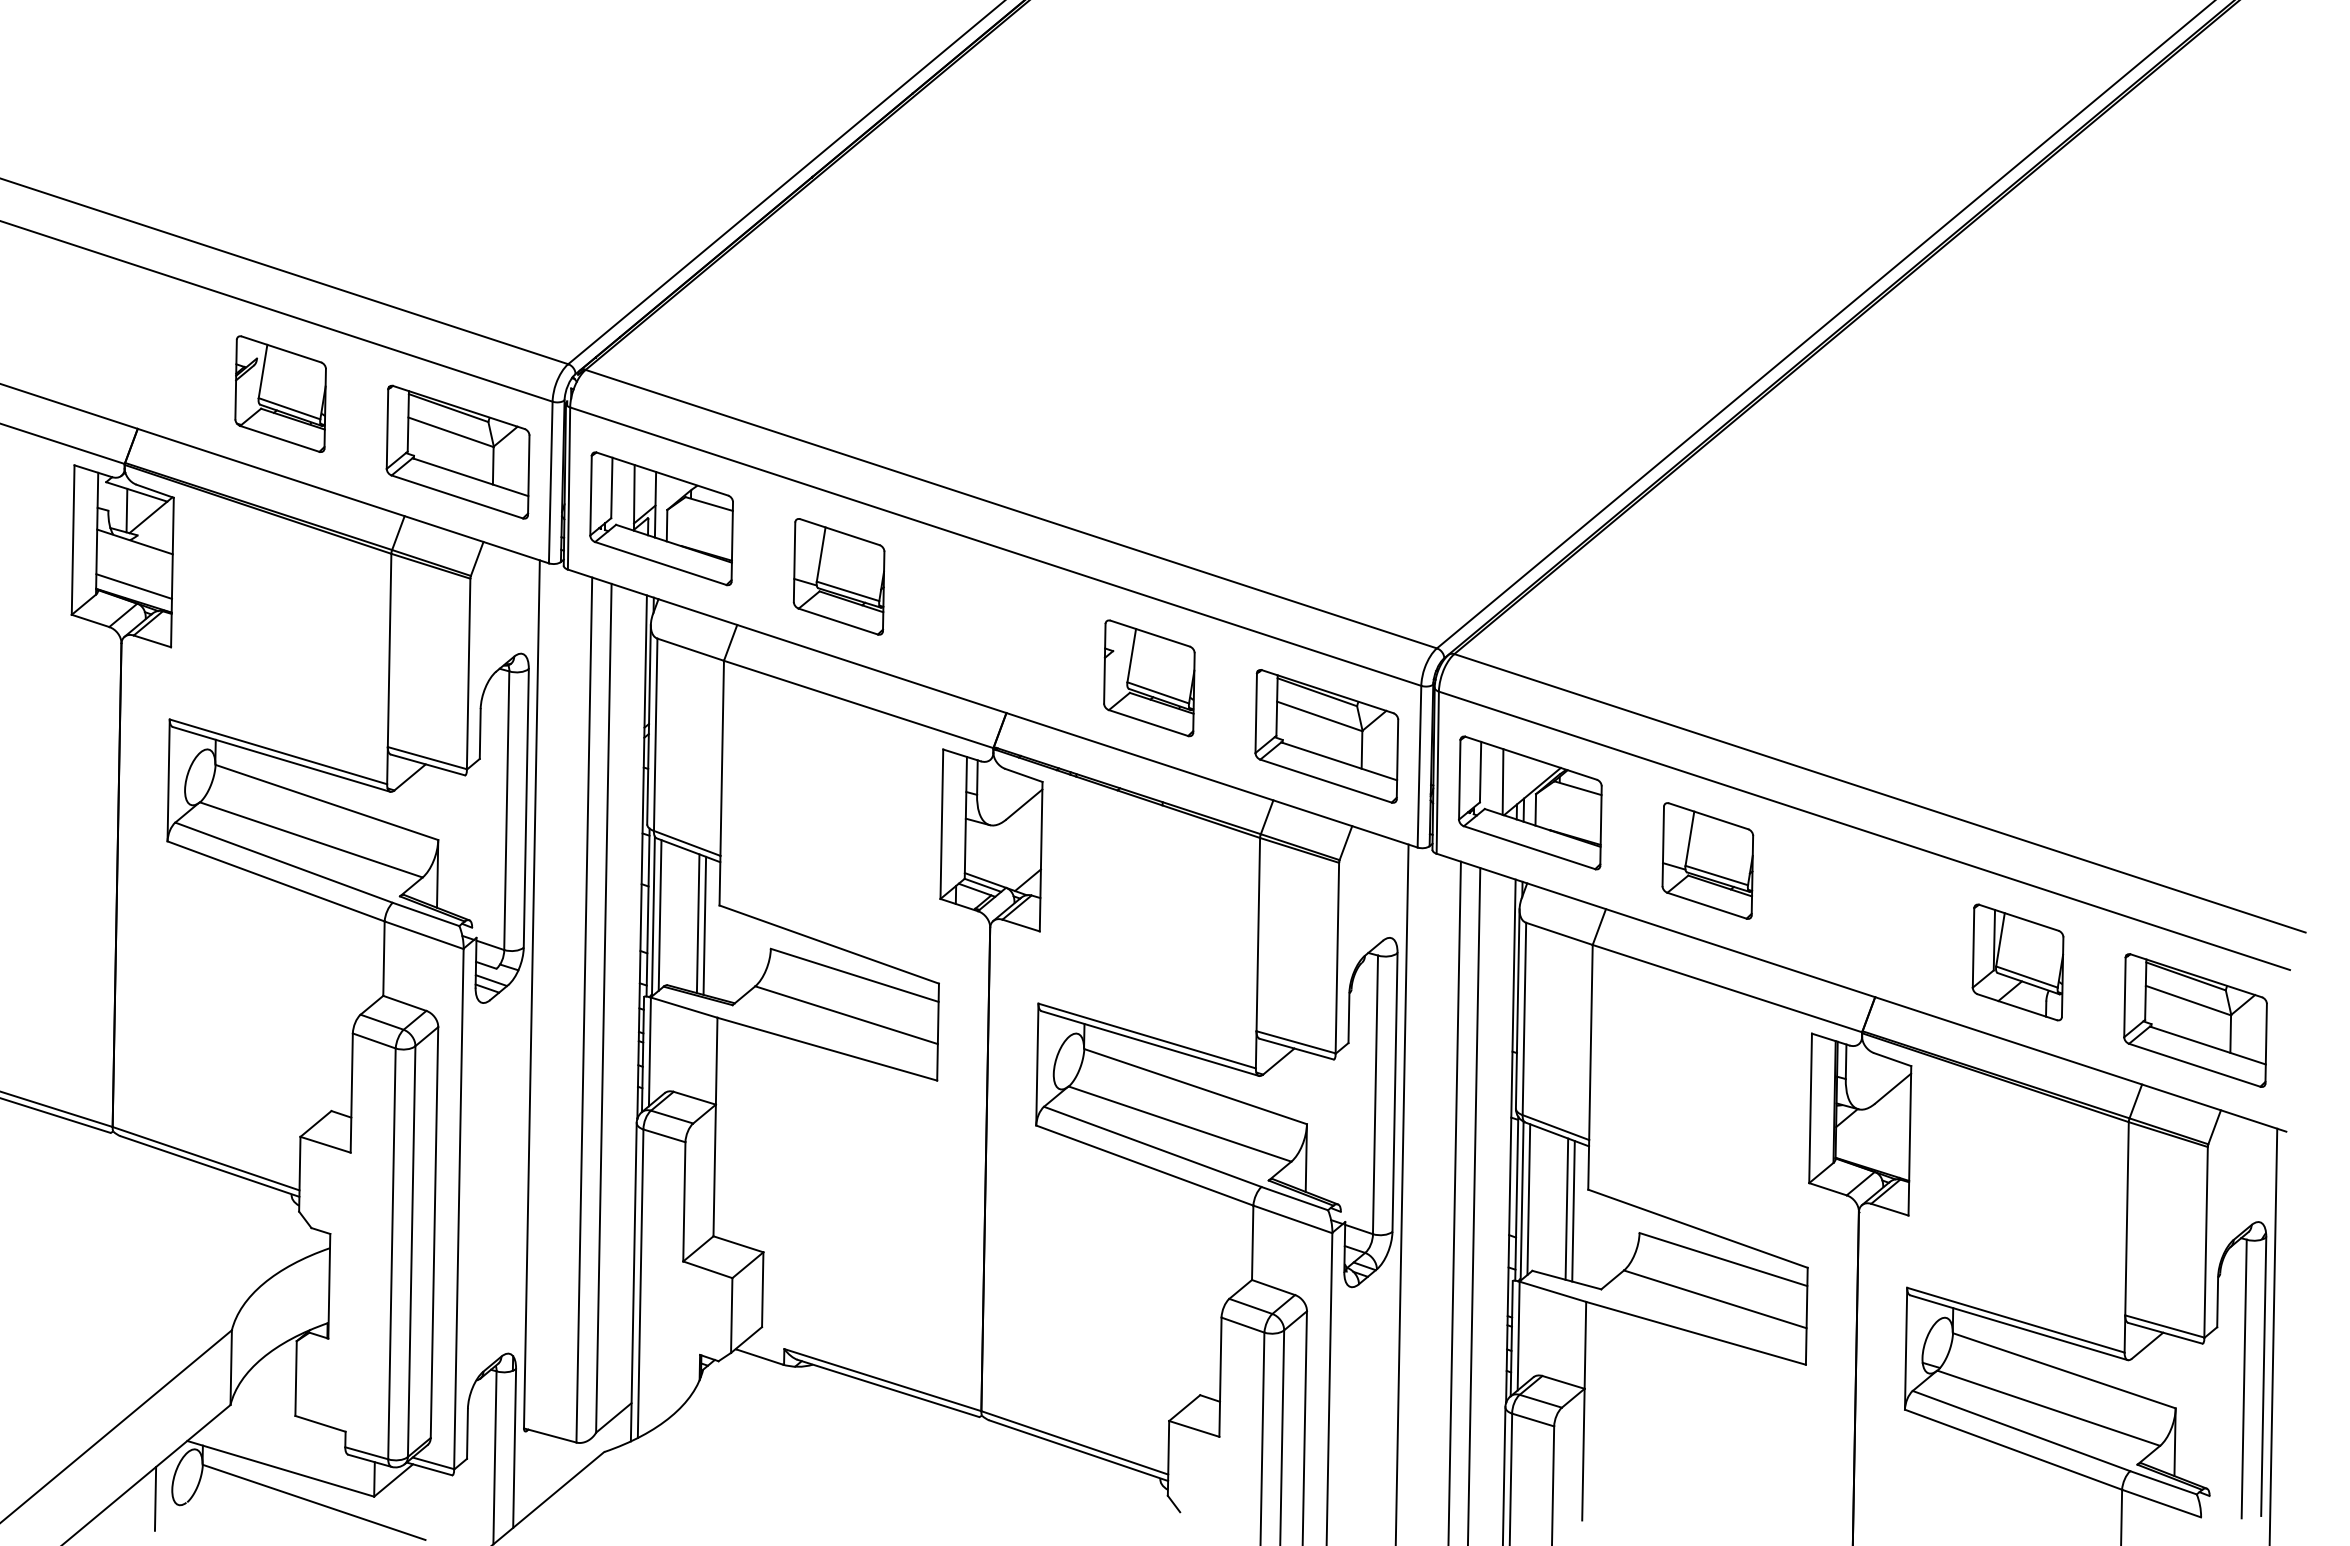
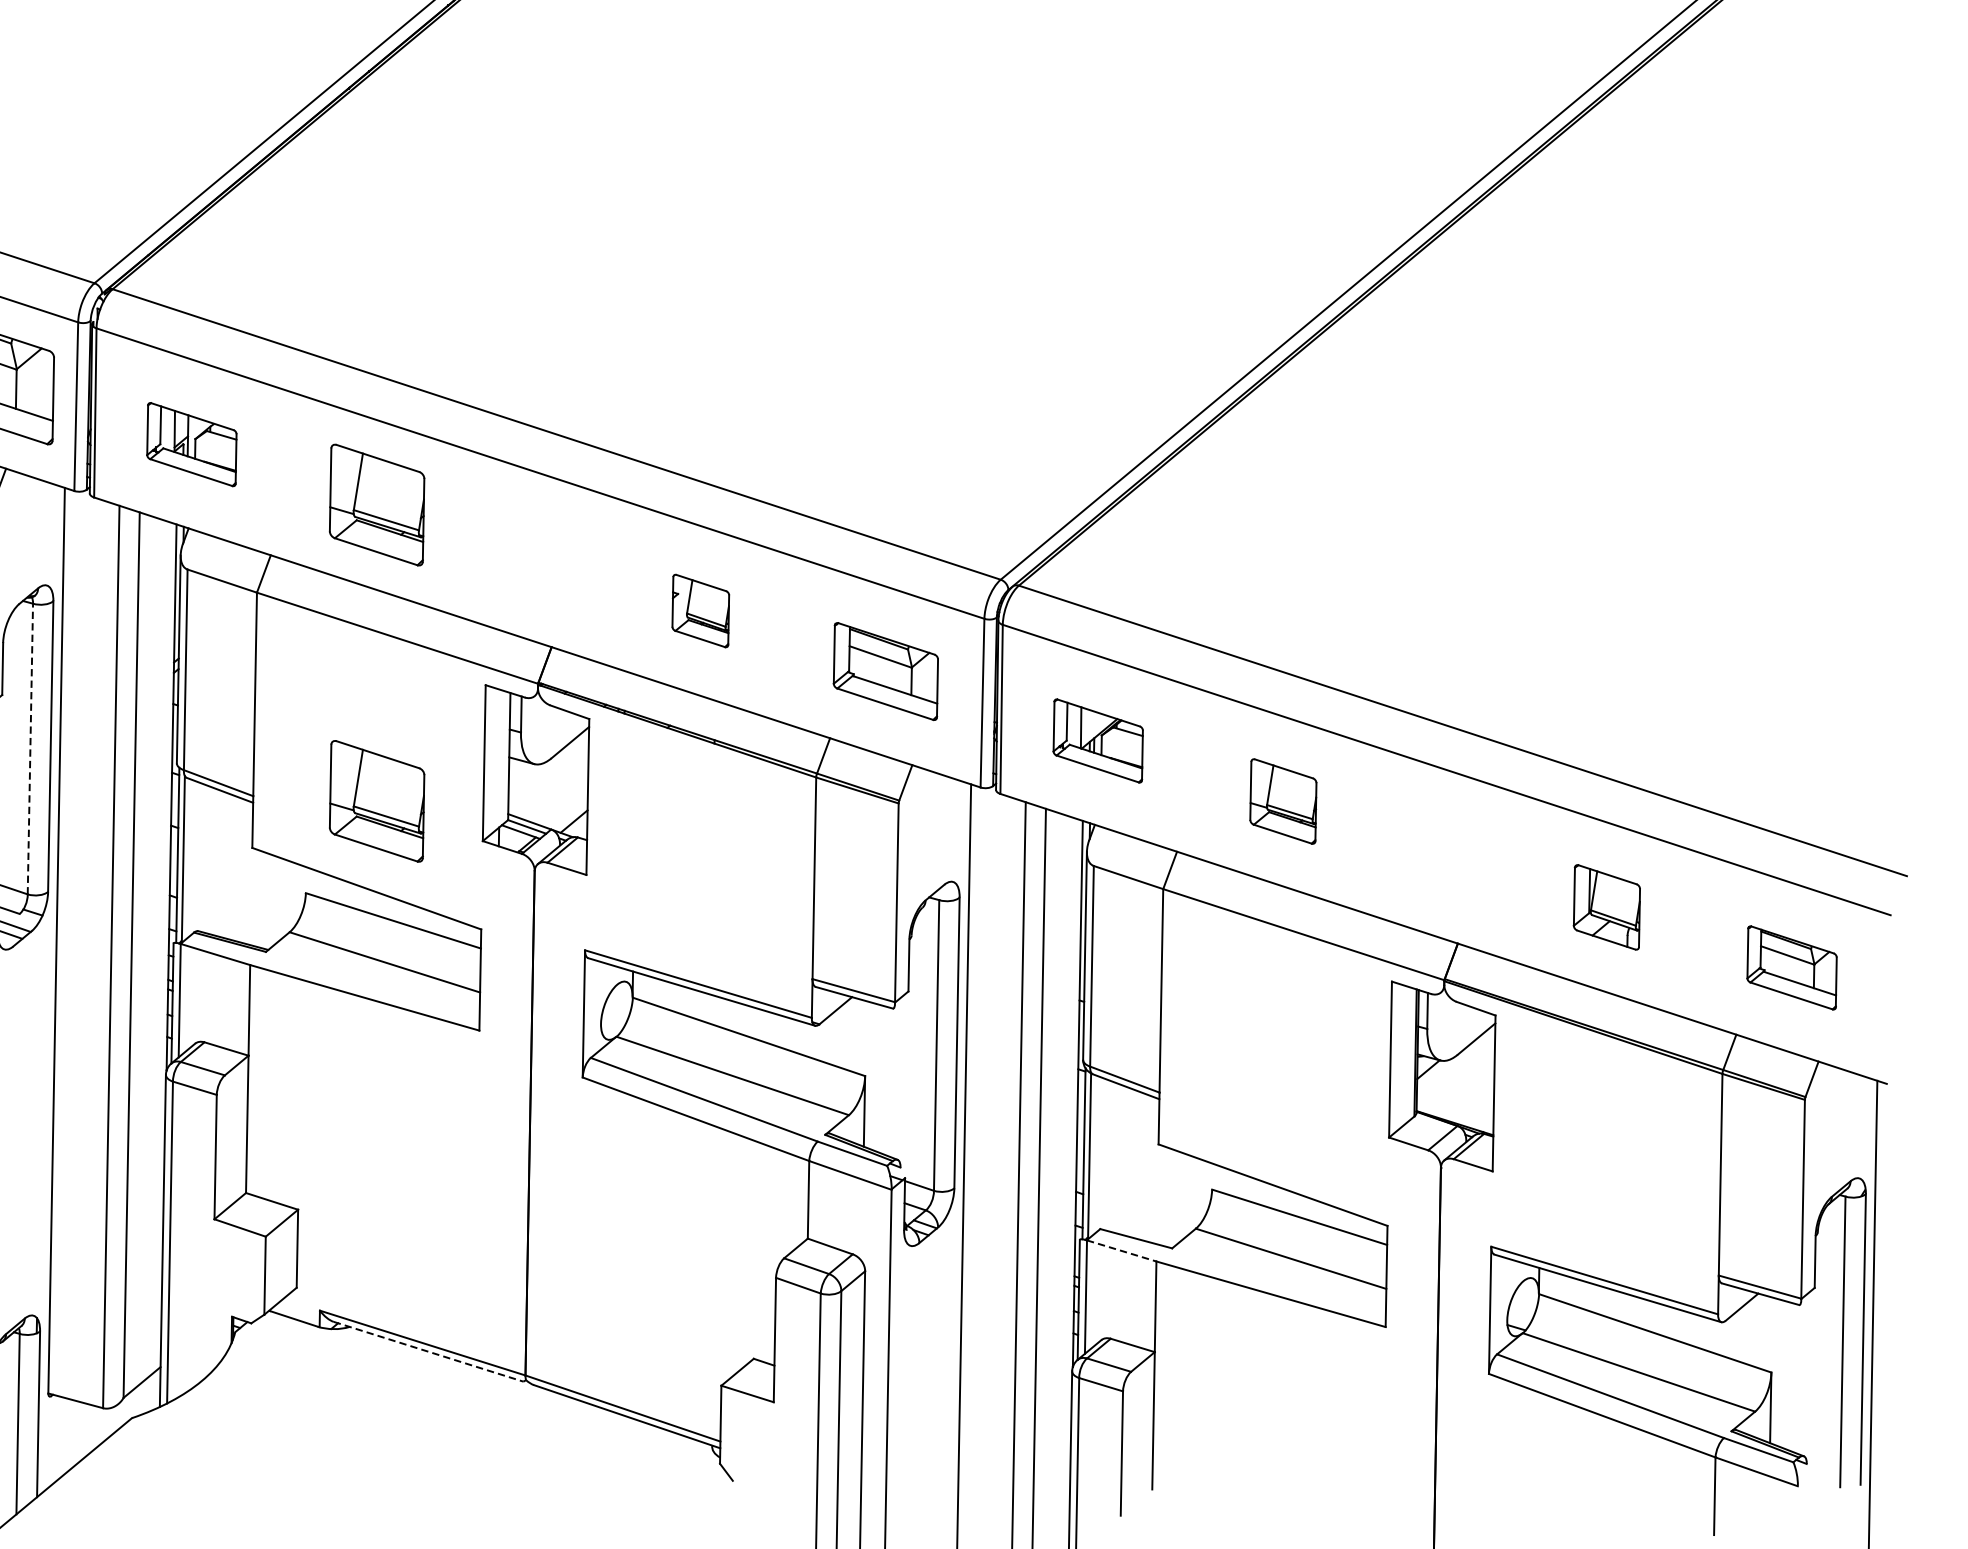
part: (661, 518) -> (191, 444), size x0.6
part: (1149, 678) -> (700, 611), size x0.6
part: (1326, 736) -> (885, 671), size x0.7
part: (1530, 802) -> (1098, 740), size x0.6
line: (506, 810) -> (30, 748), solid -> dashed
part: (838, 860) -> (376, 800), added
part: (1707, 860) -> (1282, 800), size x0.7
line: (659, 915) -> (189, 858), removed
line: (697, 923) -> (229, 866), removed
line: (704, 925) -> (236, 868), removed
part: (2017, 962) -> (1606, 907), size x0.7
part: (2195, 1020) -> (1792, 967), size x0.6
line: (1528, 1199) -> (1096, 1154), removed
line: (1566, 1208) -> (1135, 1164), removed
line: (1573, 1211) -> (1143, 1167), removed
line: (1552, 1291) -> (1121, 1250), solid -> dashed
line: (888, 1388) -> (428, 1351), solid -> dashed

